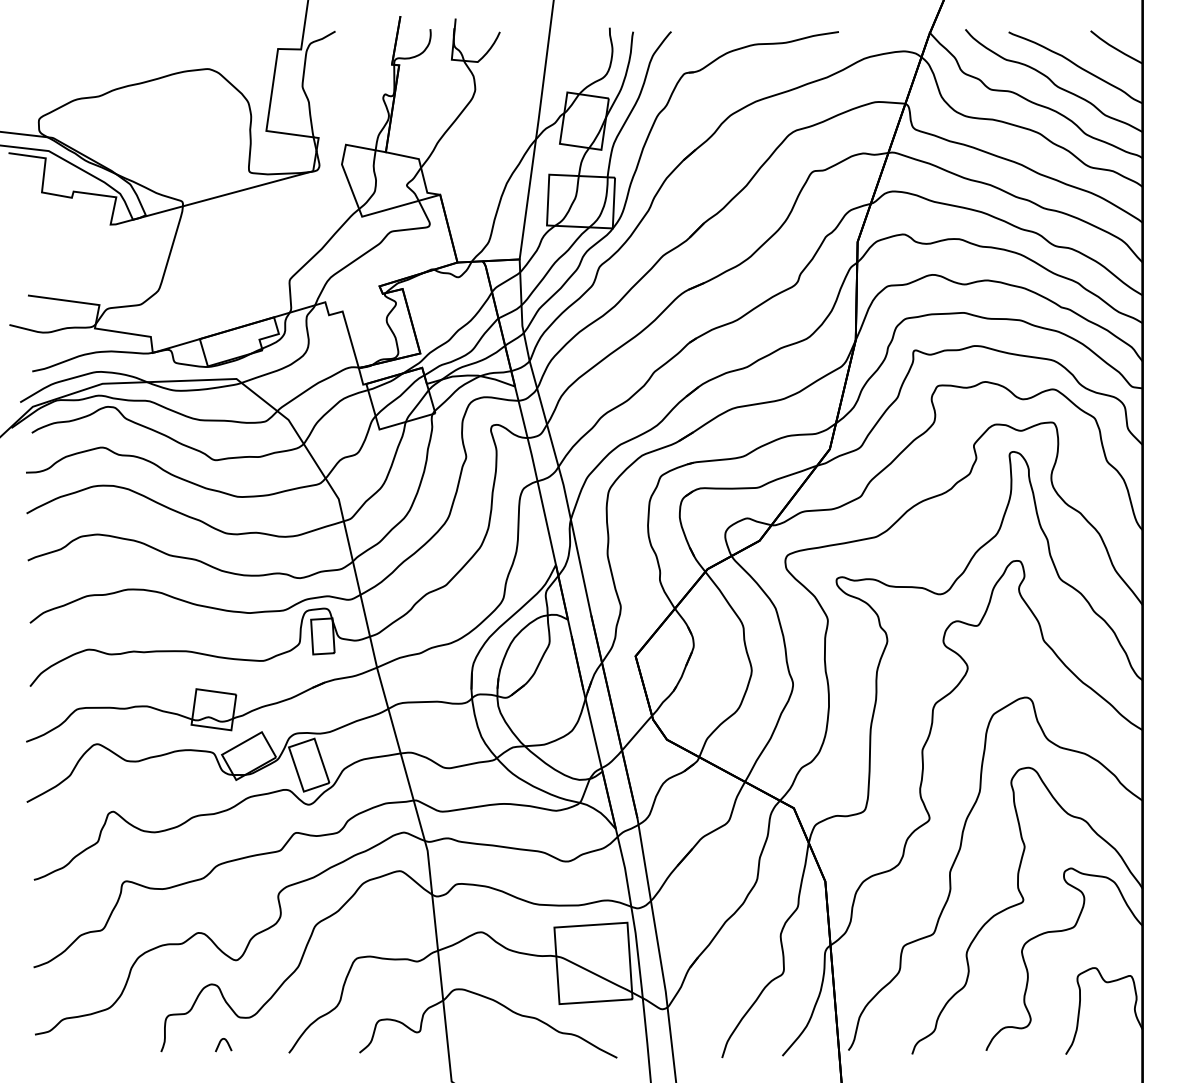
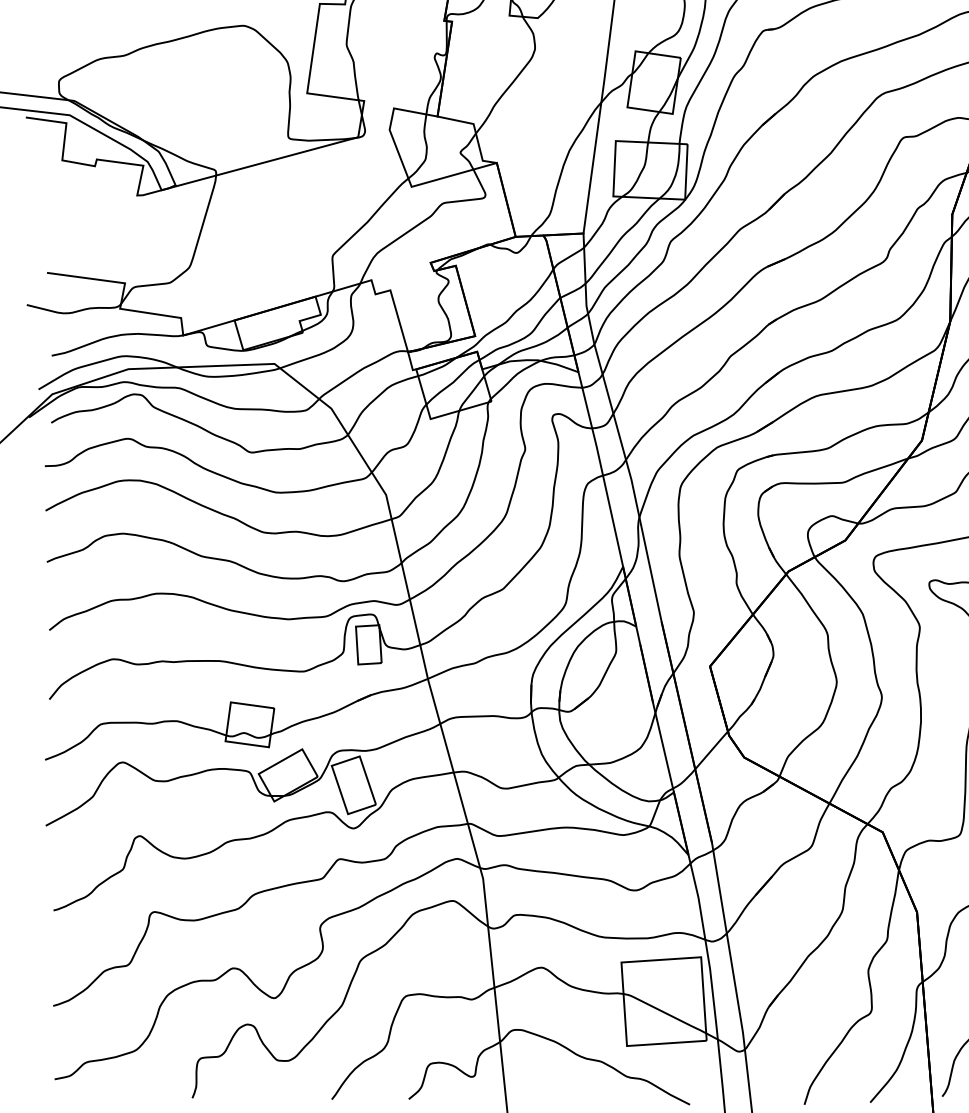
curve: (220, 1043) -> (257, 1088), removed

